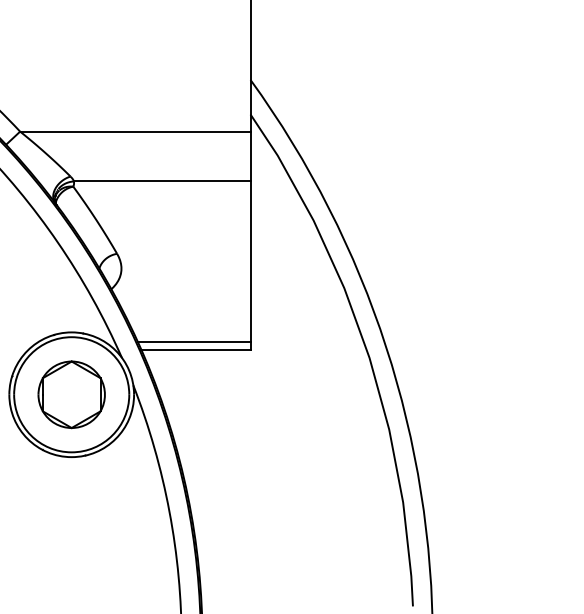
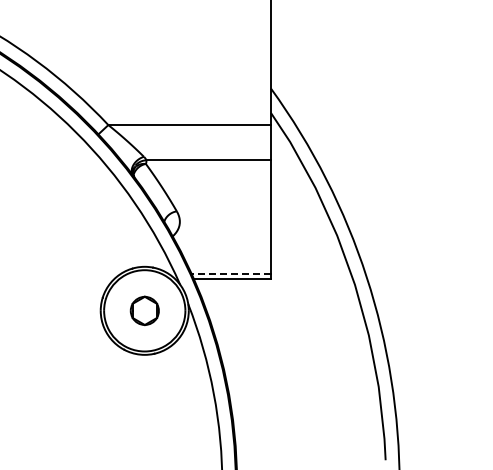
line: (194, 341) -> (231, 273), solid -> dashed
part: (71, 394) -> (144, 310), size x0.6

